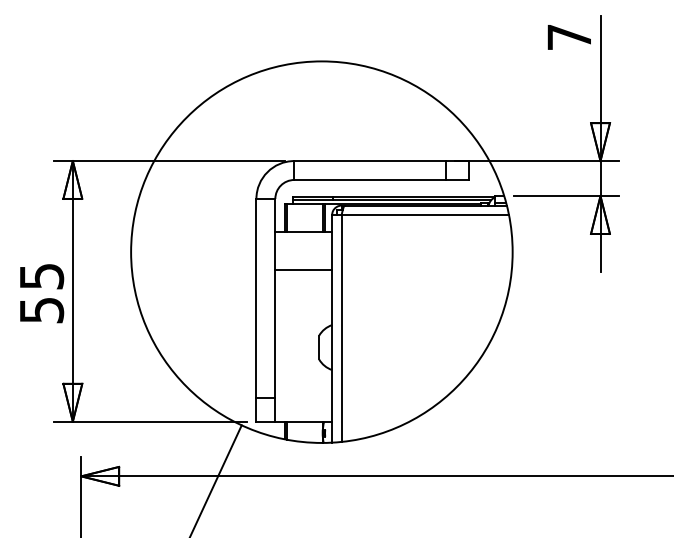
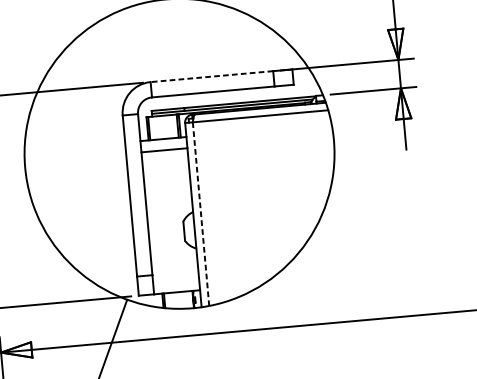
line: (370, 161) -> (212, 76), solid -> dashed
line: (303, 270) -> (164, 150), moved
line: (341, 328) -> (200, 214), solid -> dashed

